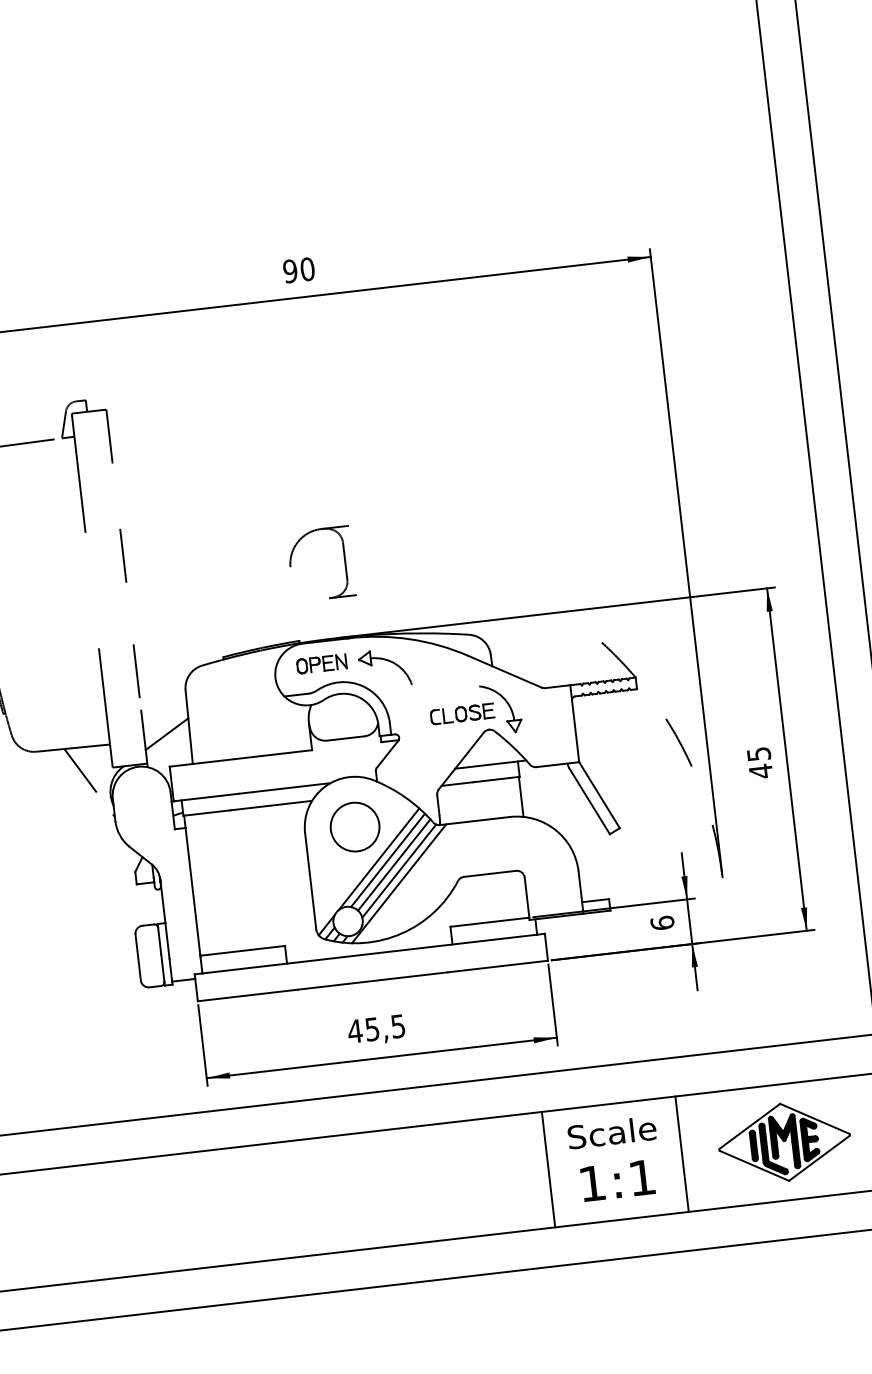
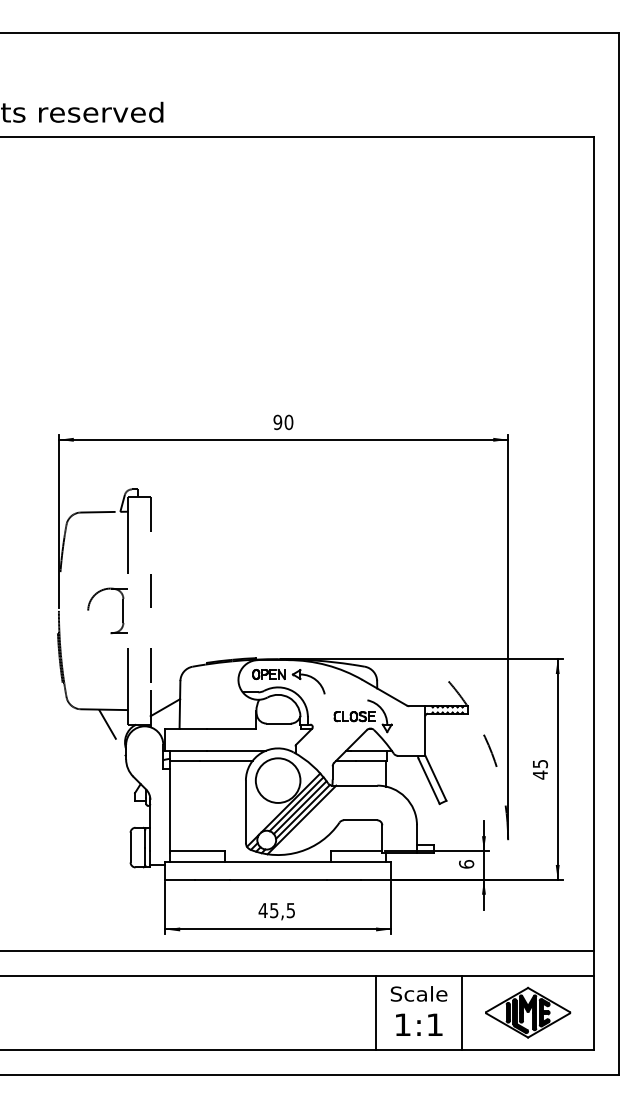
part: (343, 560) -> (122, 610), moved
circle: (354, 826) -> (277, 780), size x1.43

